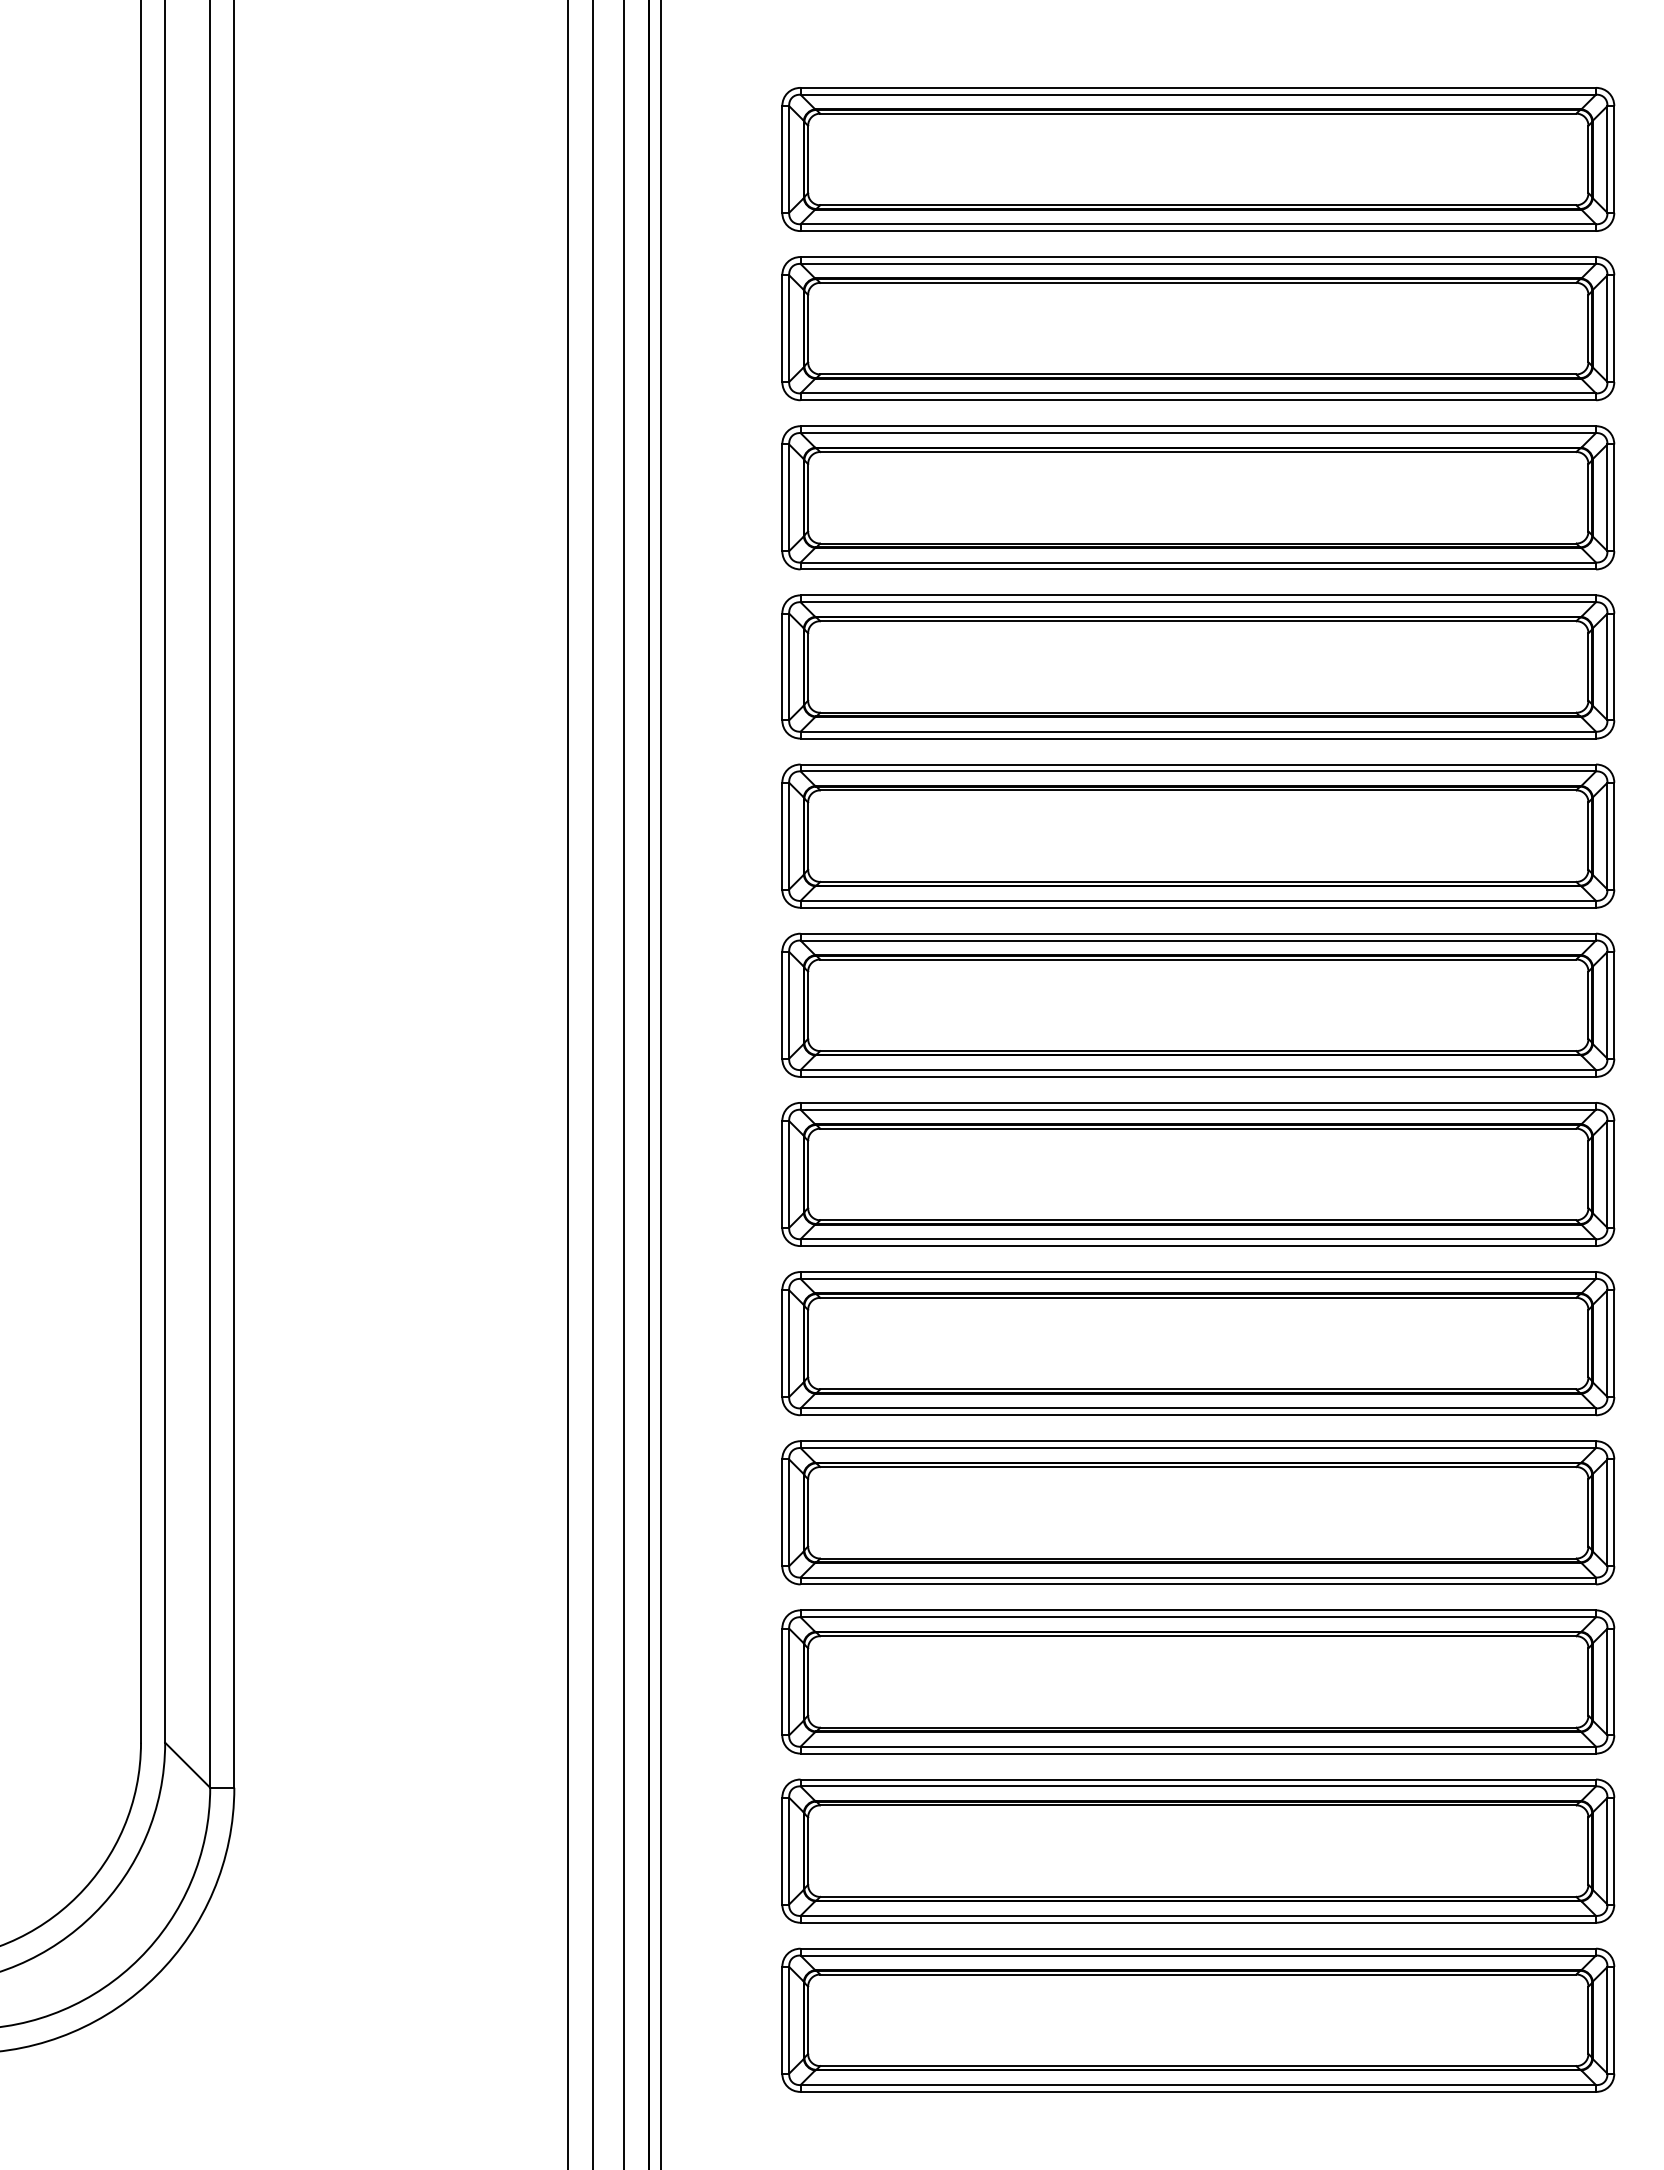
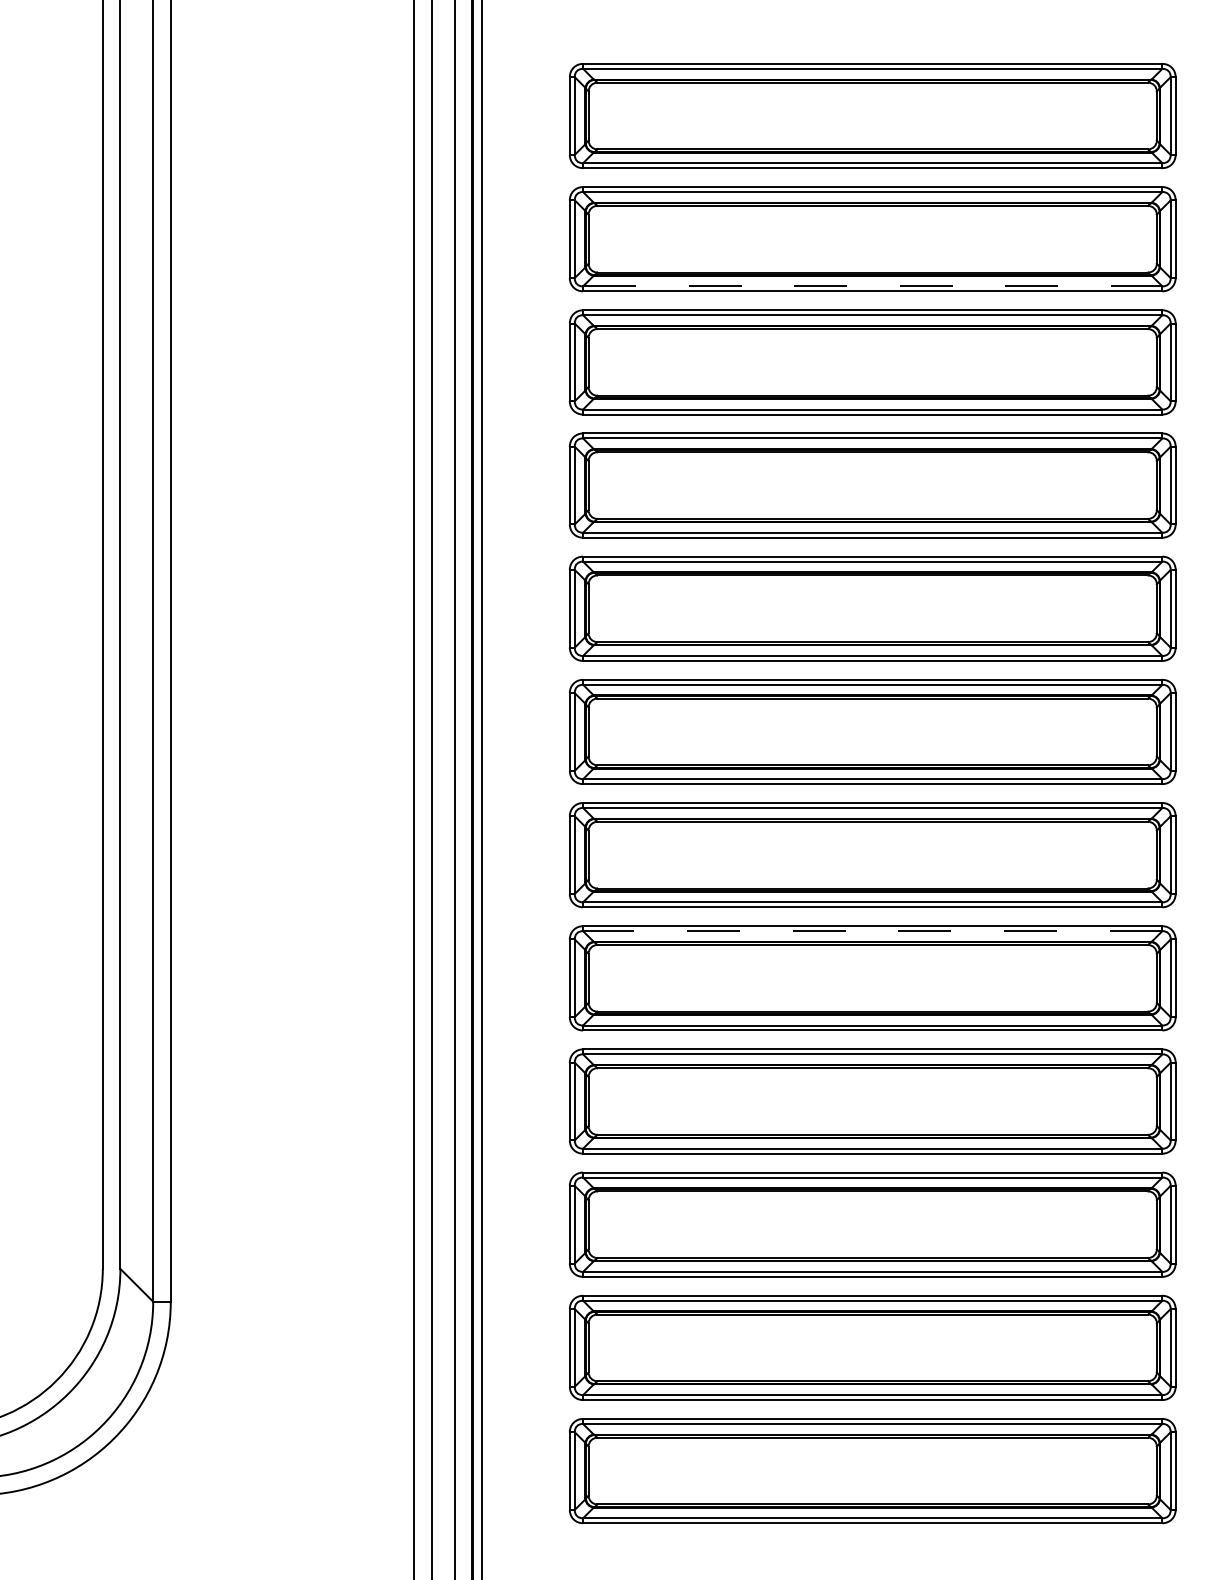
line: (1198, 393) -> (872, 286), solid -> dashed
line: (1198, 1278) -> (872, 930), solid -> dashed

